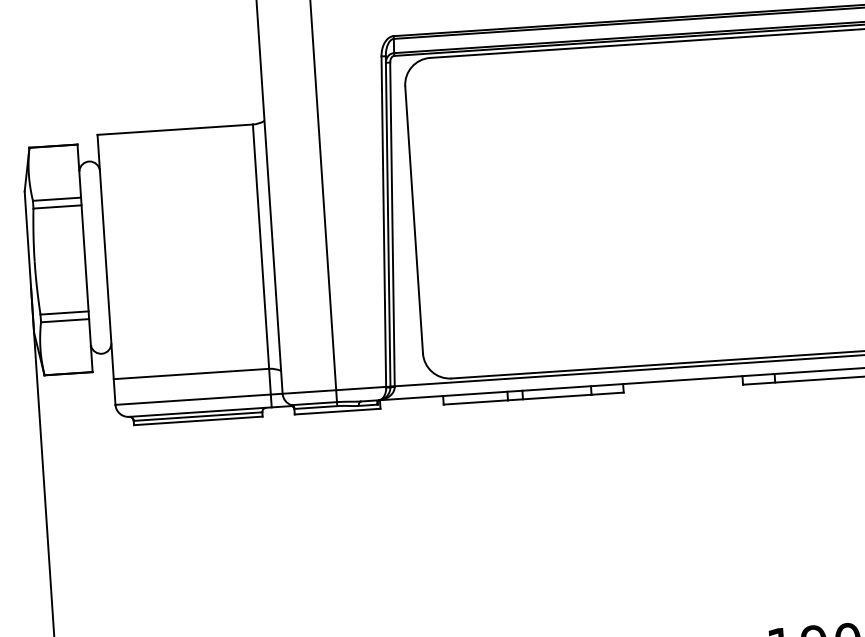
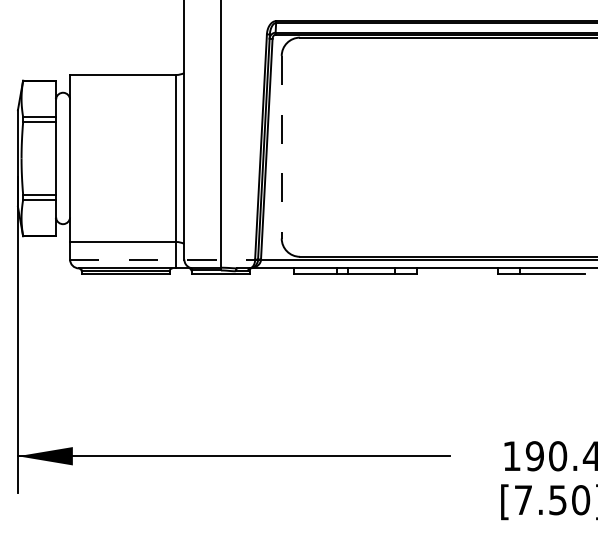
line: (413, 220) -> (281, 147), solid -> dashed
line: (250, 395) -> (162, 259), solid -> dashed

